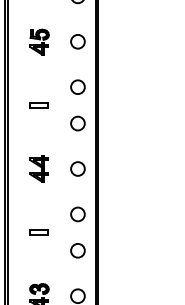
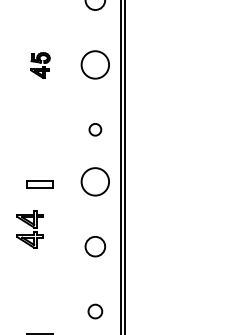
part: (39, 41) -> (40, 64), size x0.7
circle: (77, 41) -> (94, 64), size x1.4
circle: (77, 86) -> (94, 128), size x0.6
part: (38, 105) -> (39, 184), moved
circle: (77, 123) -> (94, 181), size x1.4
part: (38, 168) -> (29, 228), moved
circle: (77, 214) -> (94, 311), size x0.7

